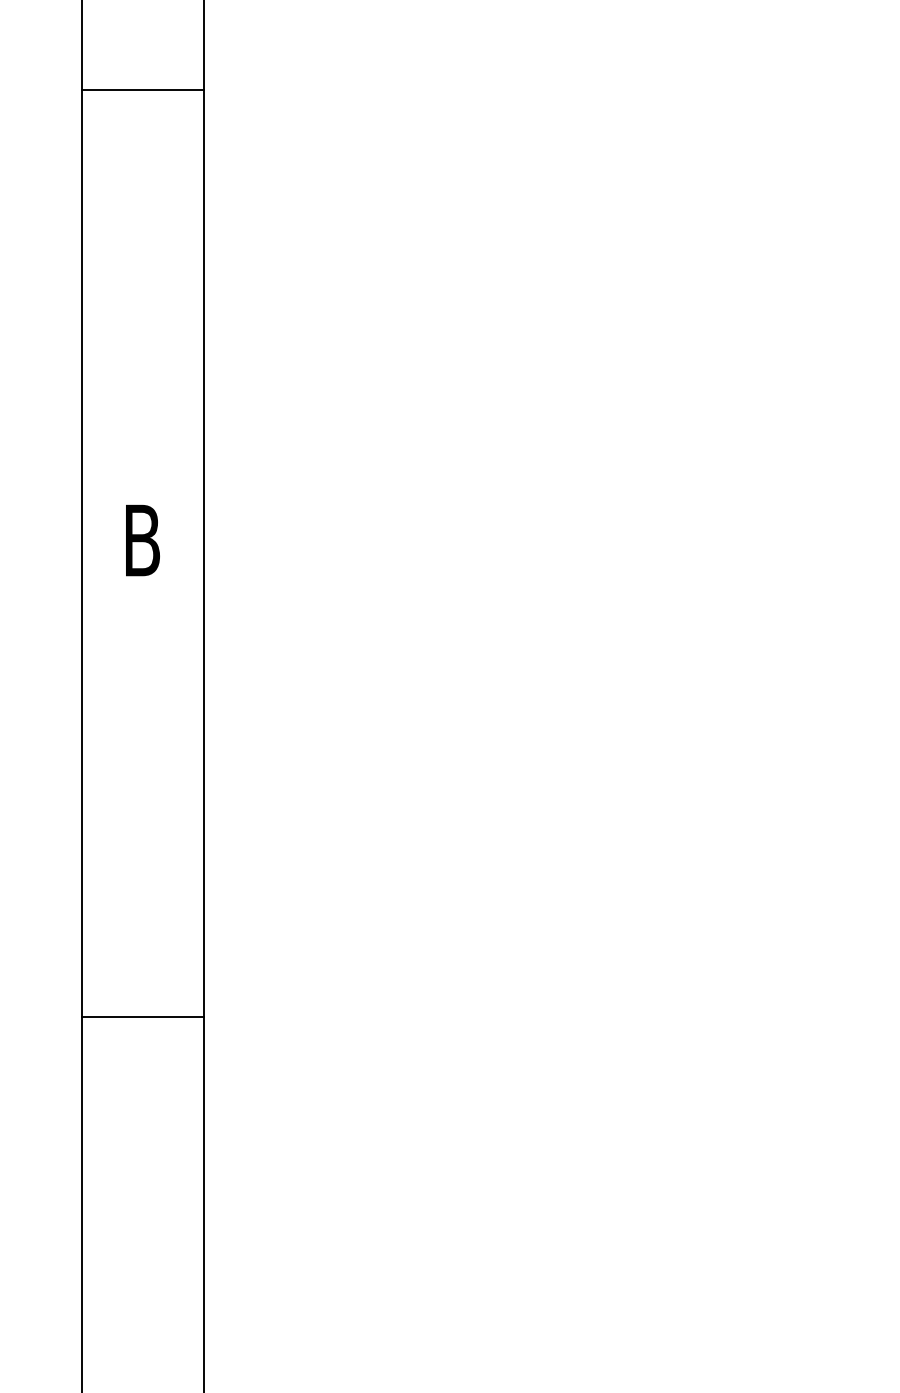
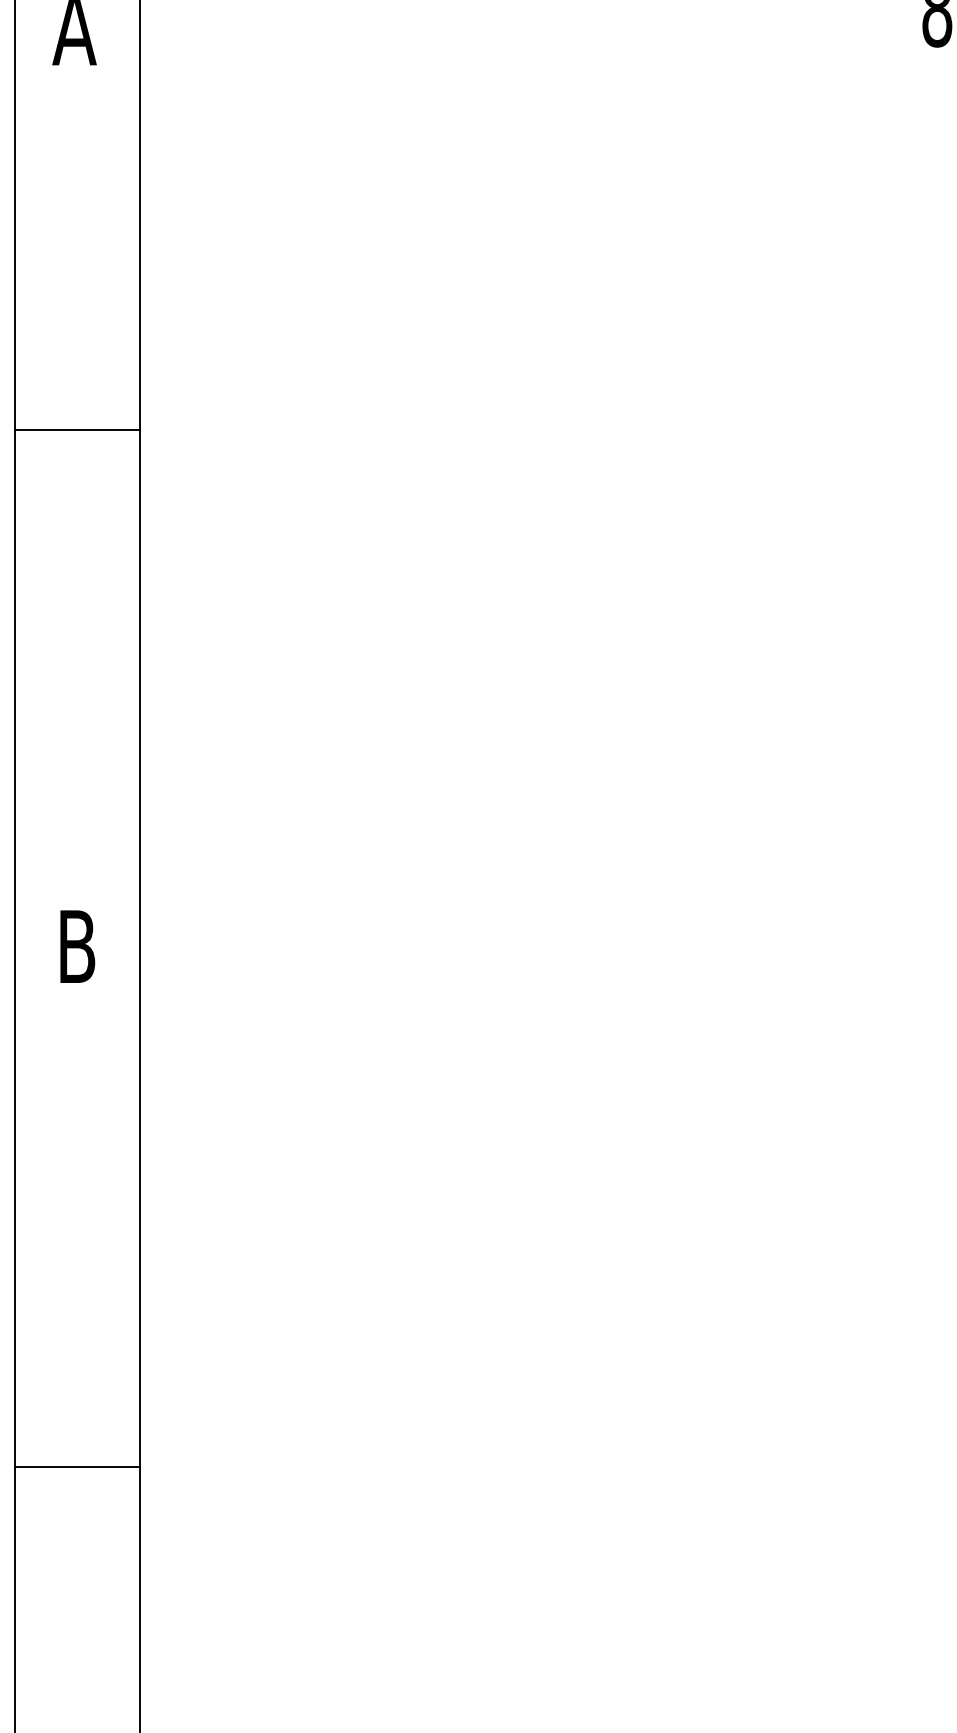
line: (142, 89) -> (77, 429), moved
line: (142, 1016) -> (77, 1466), moved

